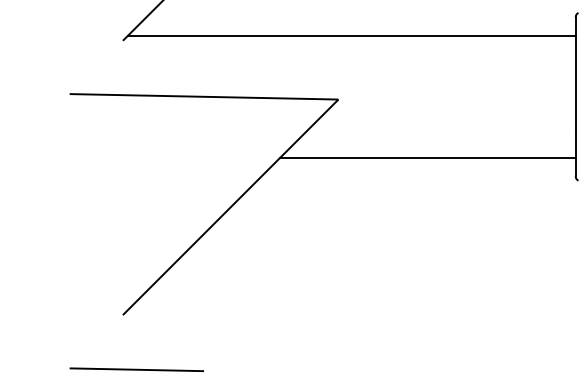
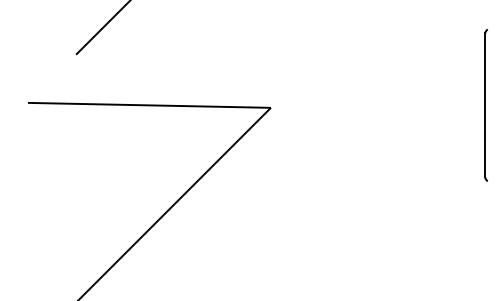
line: (351, 35) -> (282, 49), removed
line: (427, 157) -> (351, 160), removed

